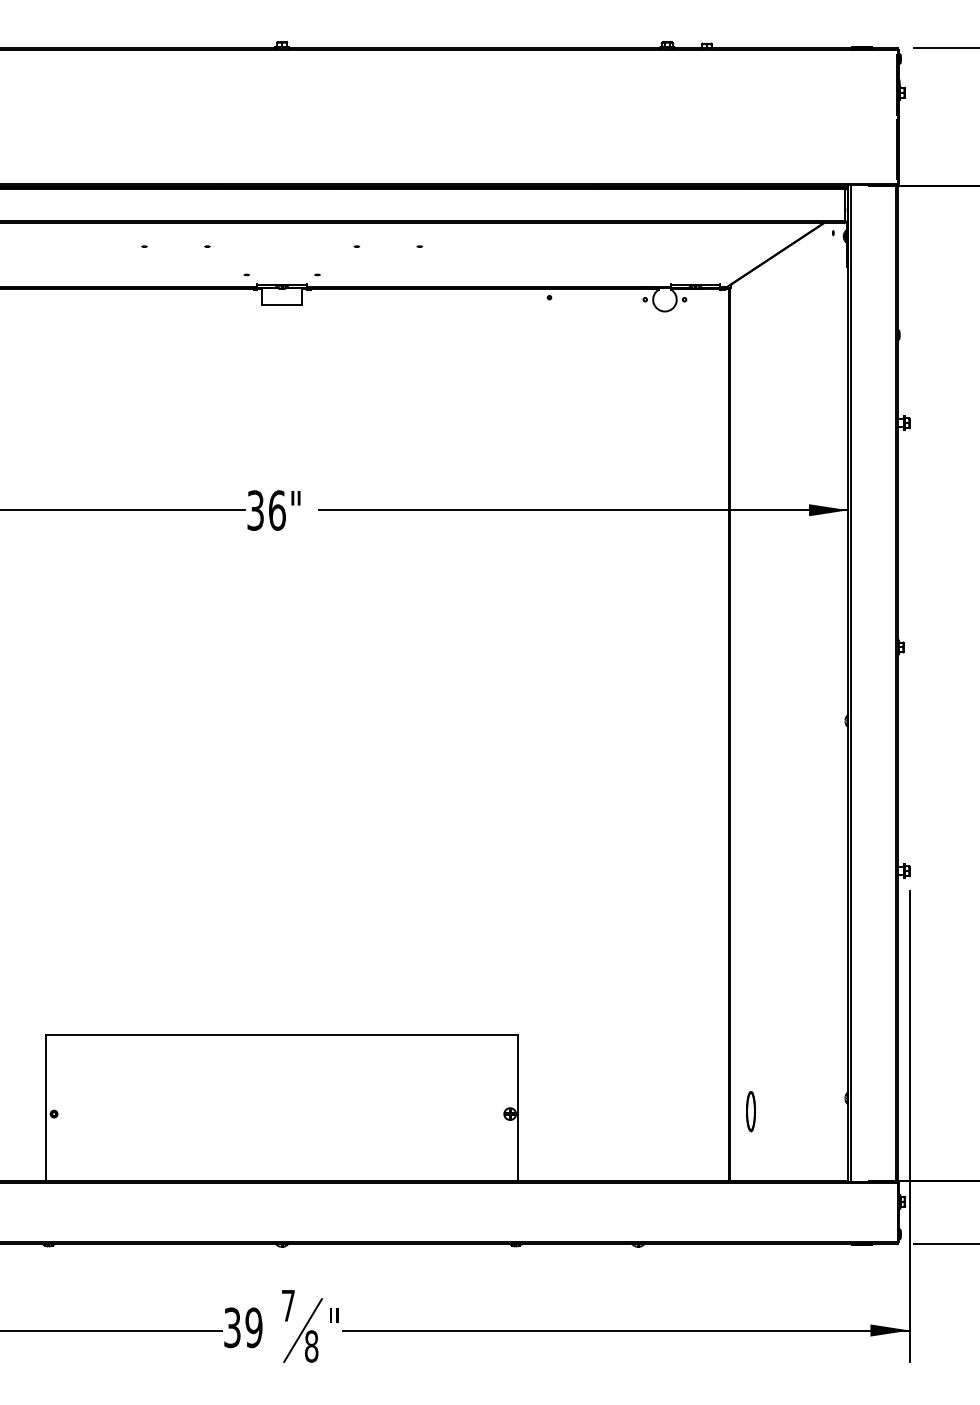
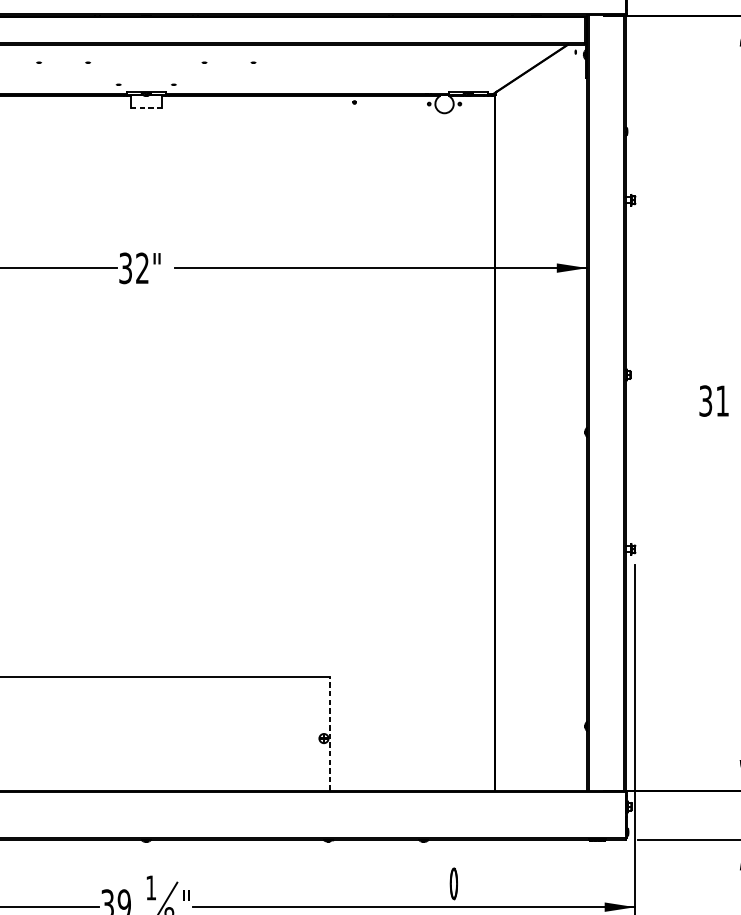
line: (282, 304) -> (146, 107), solid -> dashed
text: (277, 510) -> (142, 268), 36" -> 32"
line: (518, 1108) -> (330, 734), solid -> dashed
part: (750, 1111) -> (453, 883), moved
text: (288, 1305) -> (151, 887), 7 -> 1

